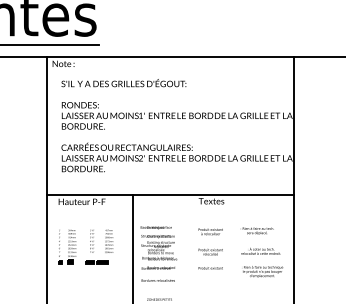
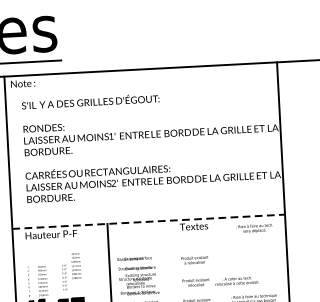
line: (170, 194) -> (148, 221), solid -> dashed
text: (257, 230) -> (254, 228), moved
text: (109, 240) -> (76, 265), moved
text: (260, 251) -> (236, 280), moved

